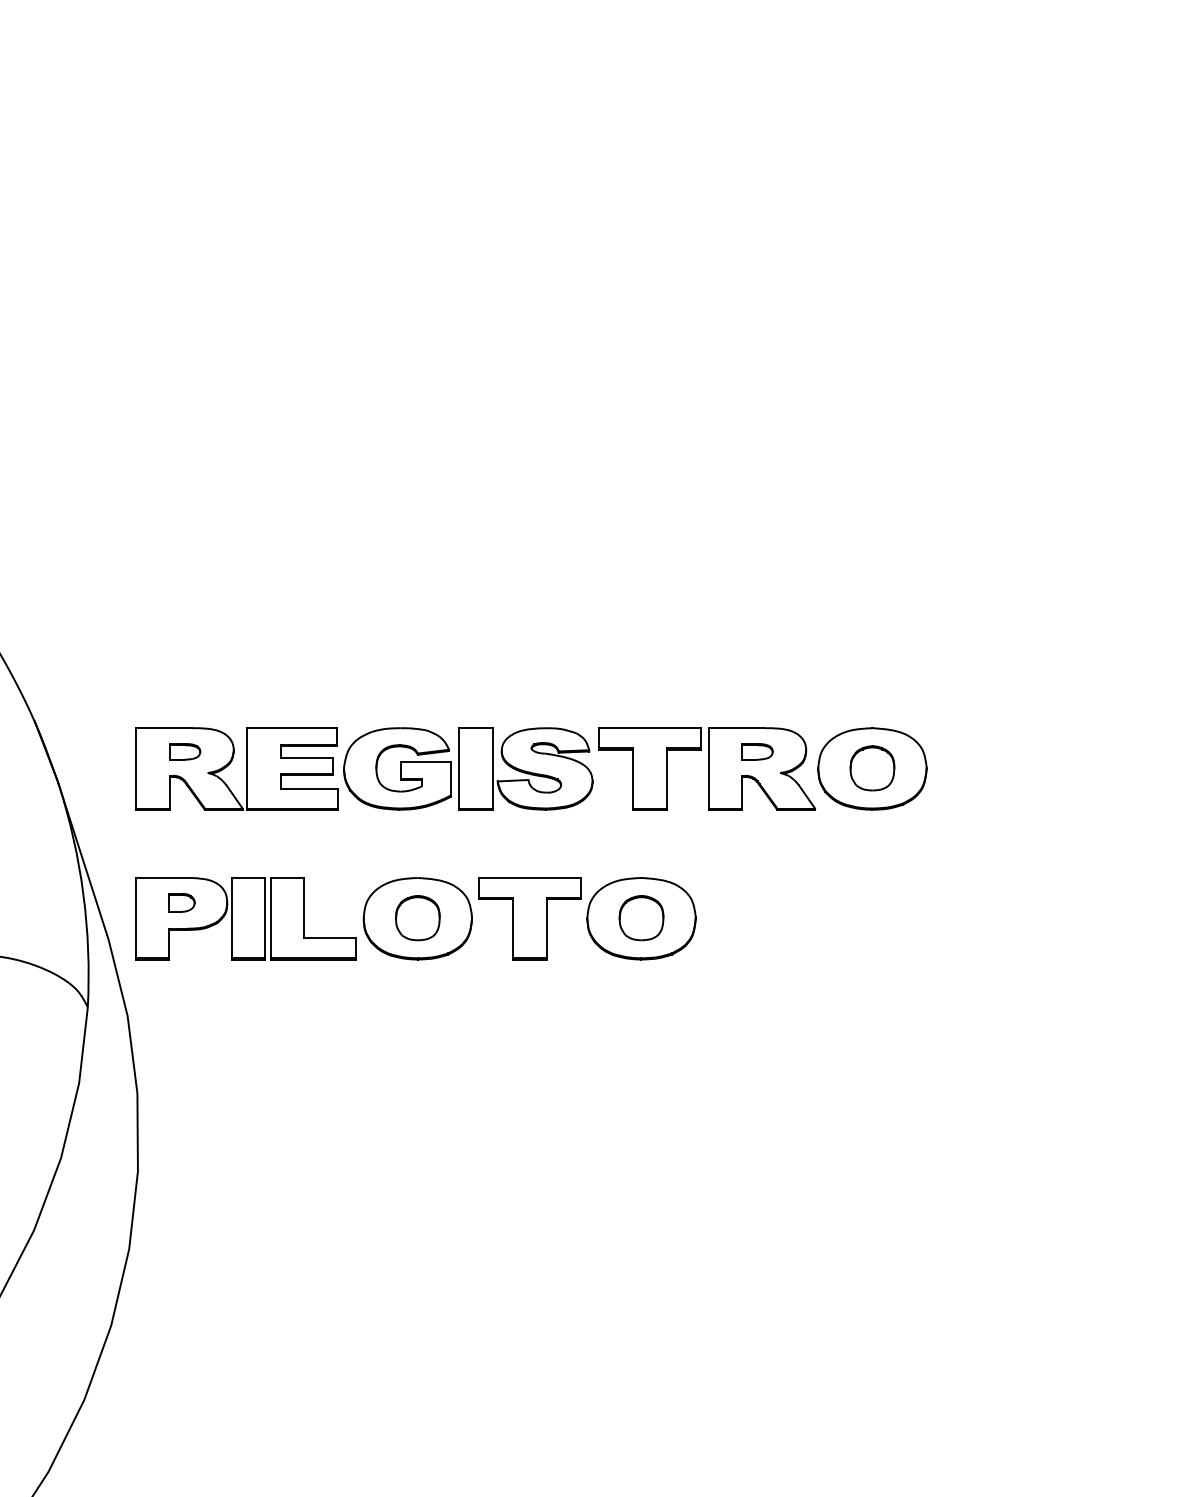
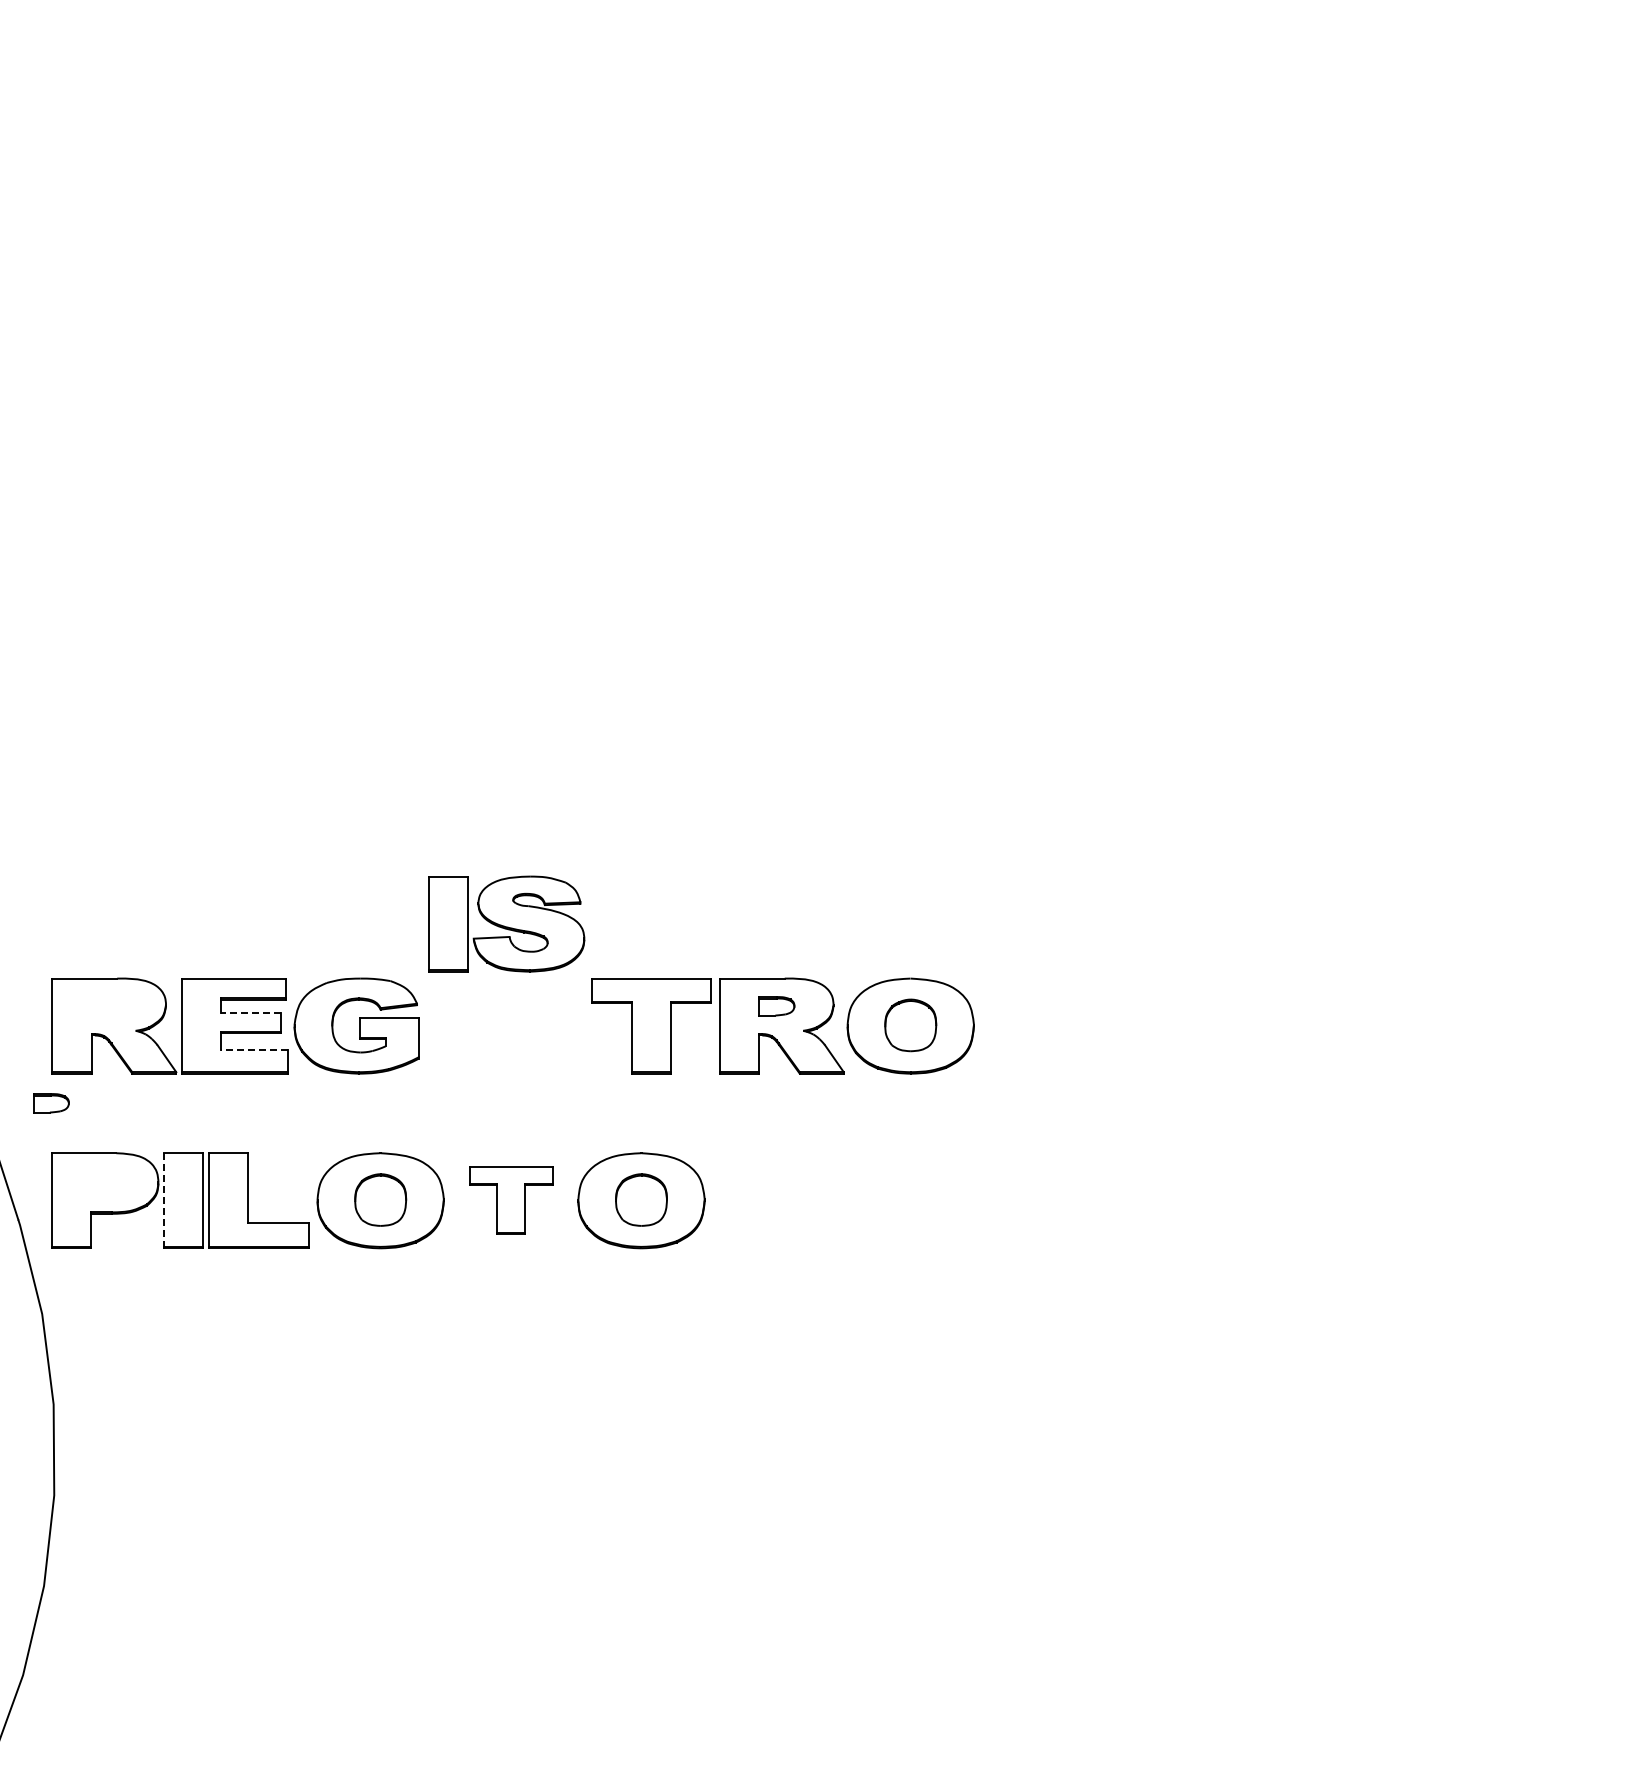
part: (185, 752) -> (51, 1103), moved
line: (306, 758) -> (250, 1013), solid -> dashed
part: (525, 768) -> (506, 923), moved
line: (309, 789) -> (254, 1050), solid -> dashed
part: (181, 902) -> (105, 1181), removed
line: (231, 918) -> (163, 1200), solid -> dashed
part: (529, 918) -> (510, 1200), size x0.7

